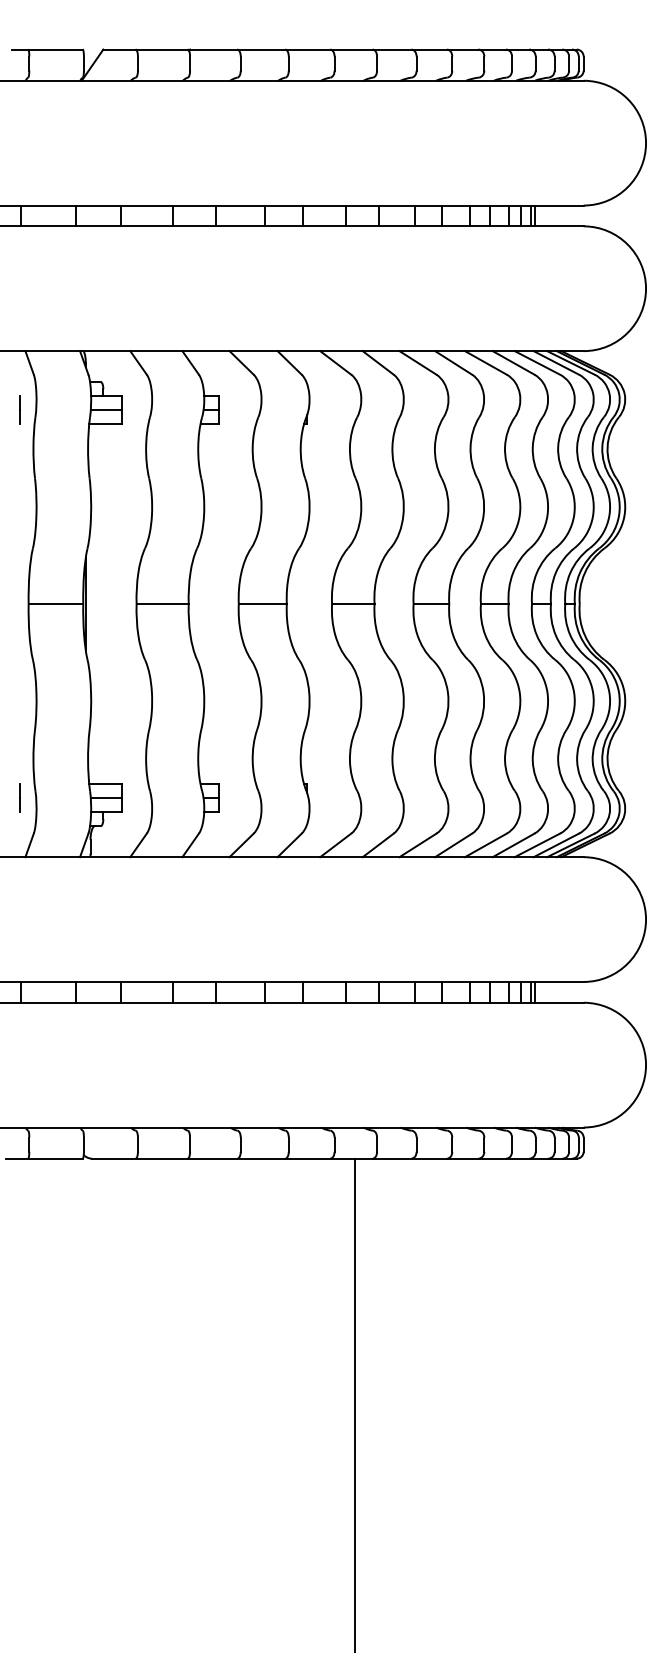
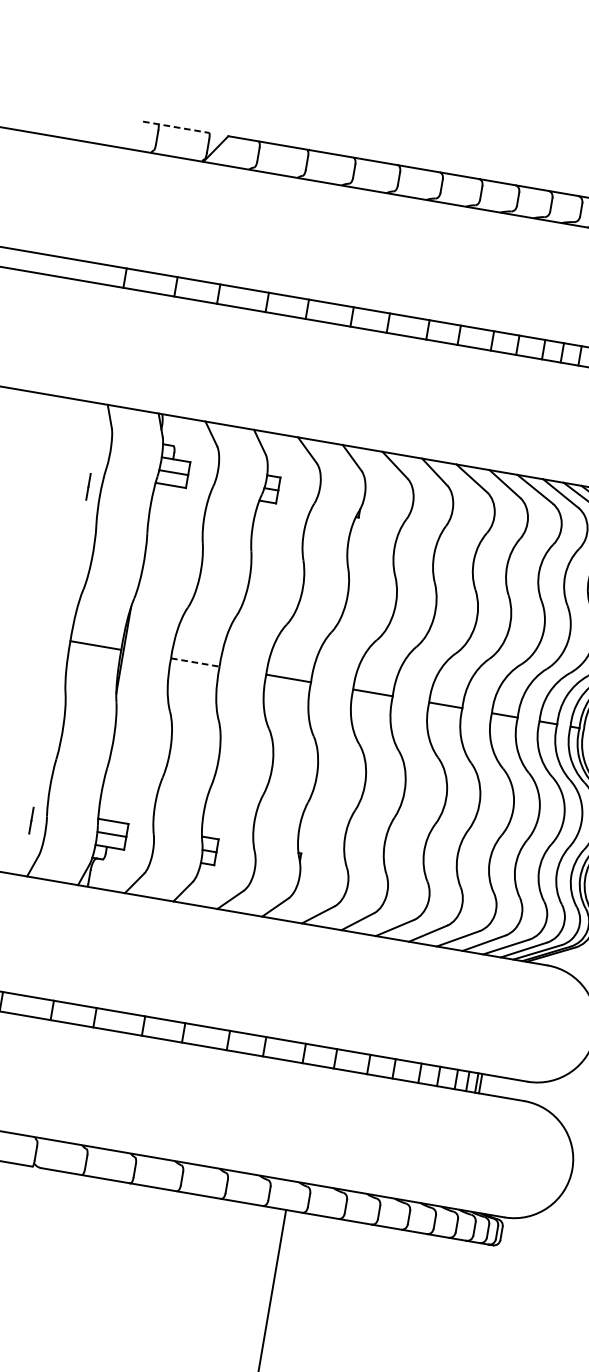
line: (47, 49) -> (176, 127), solid -> dashed
line: (19, 409) -> (88, 486), moved
line: (163, 604) -> (196, 662), solid -> dashed

